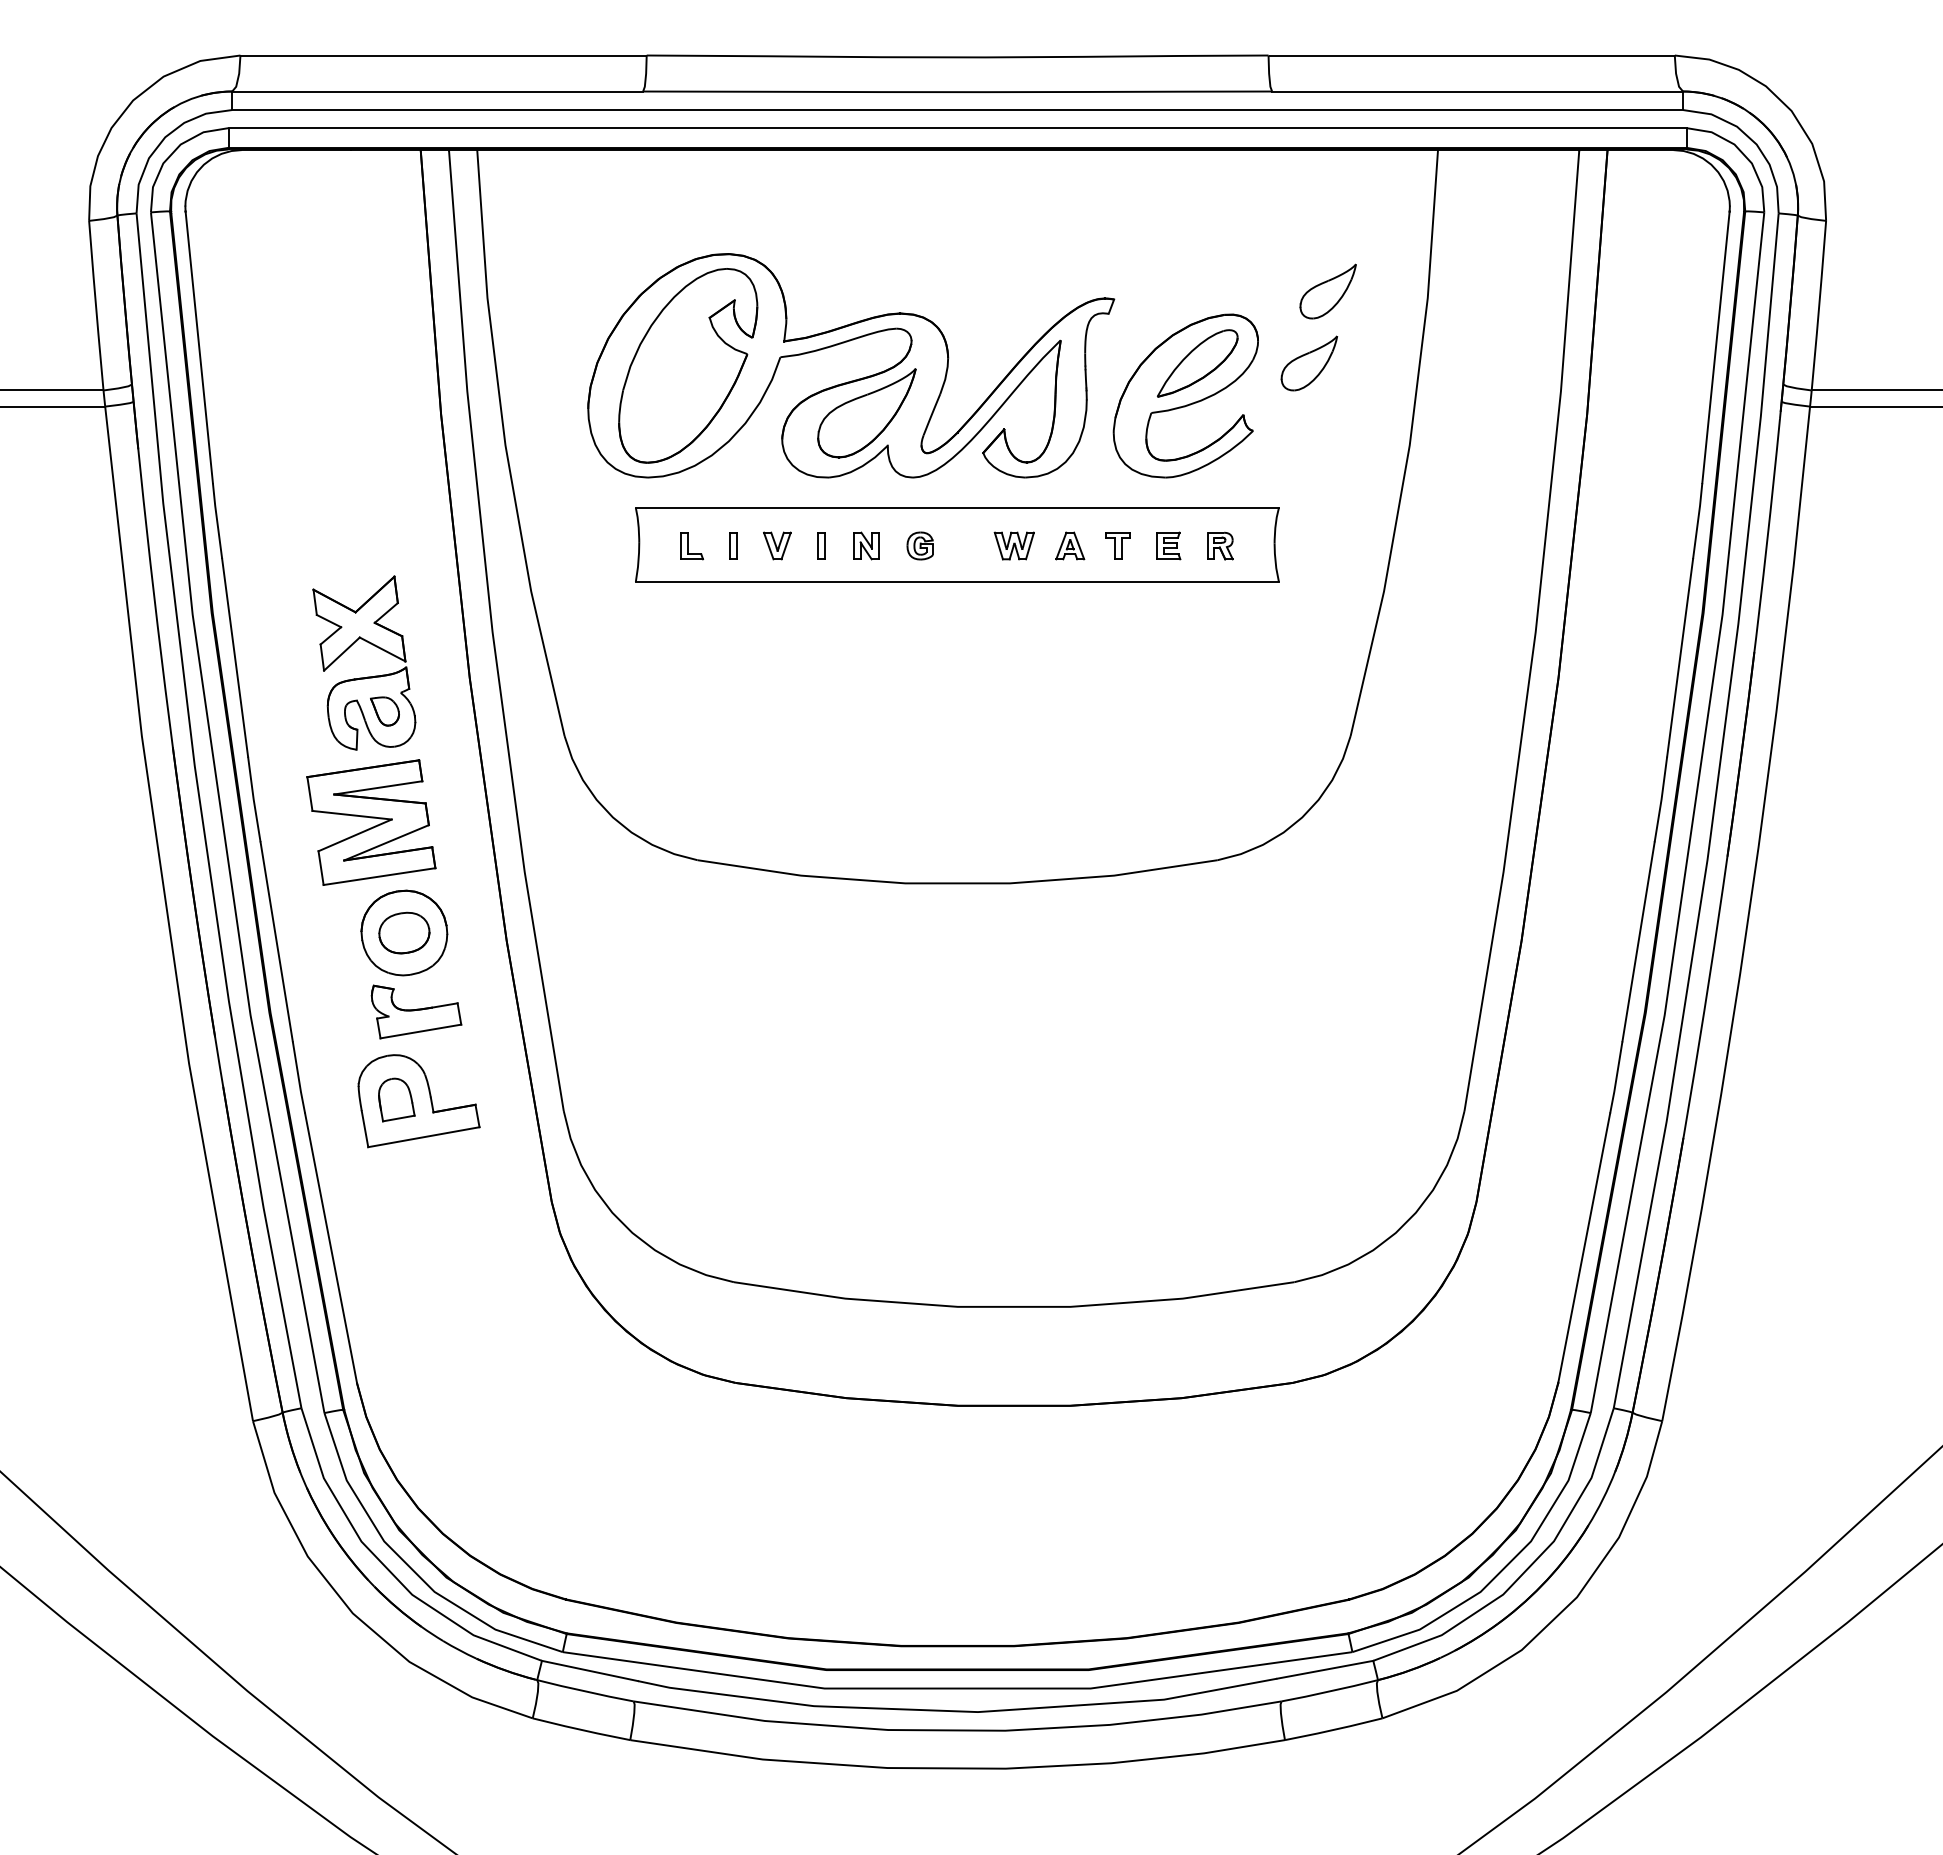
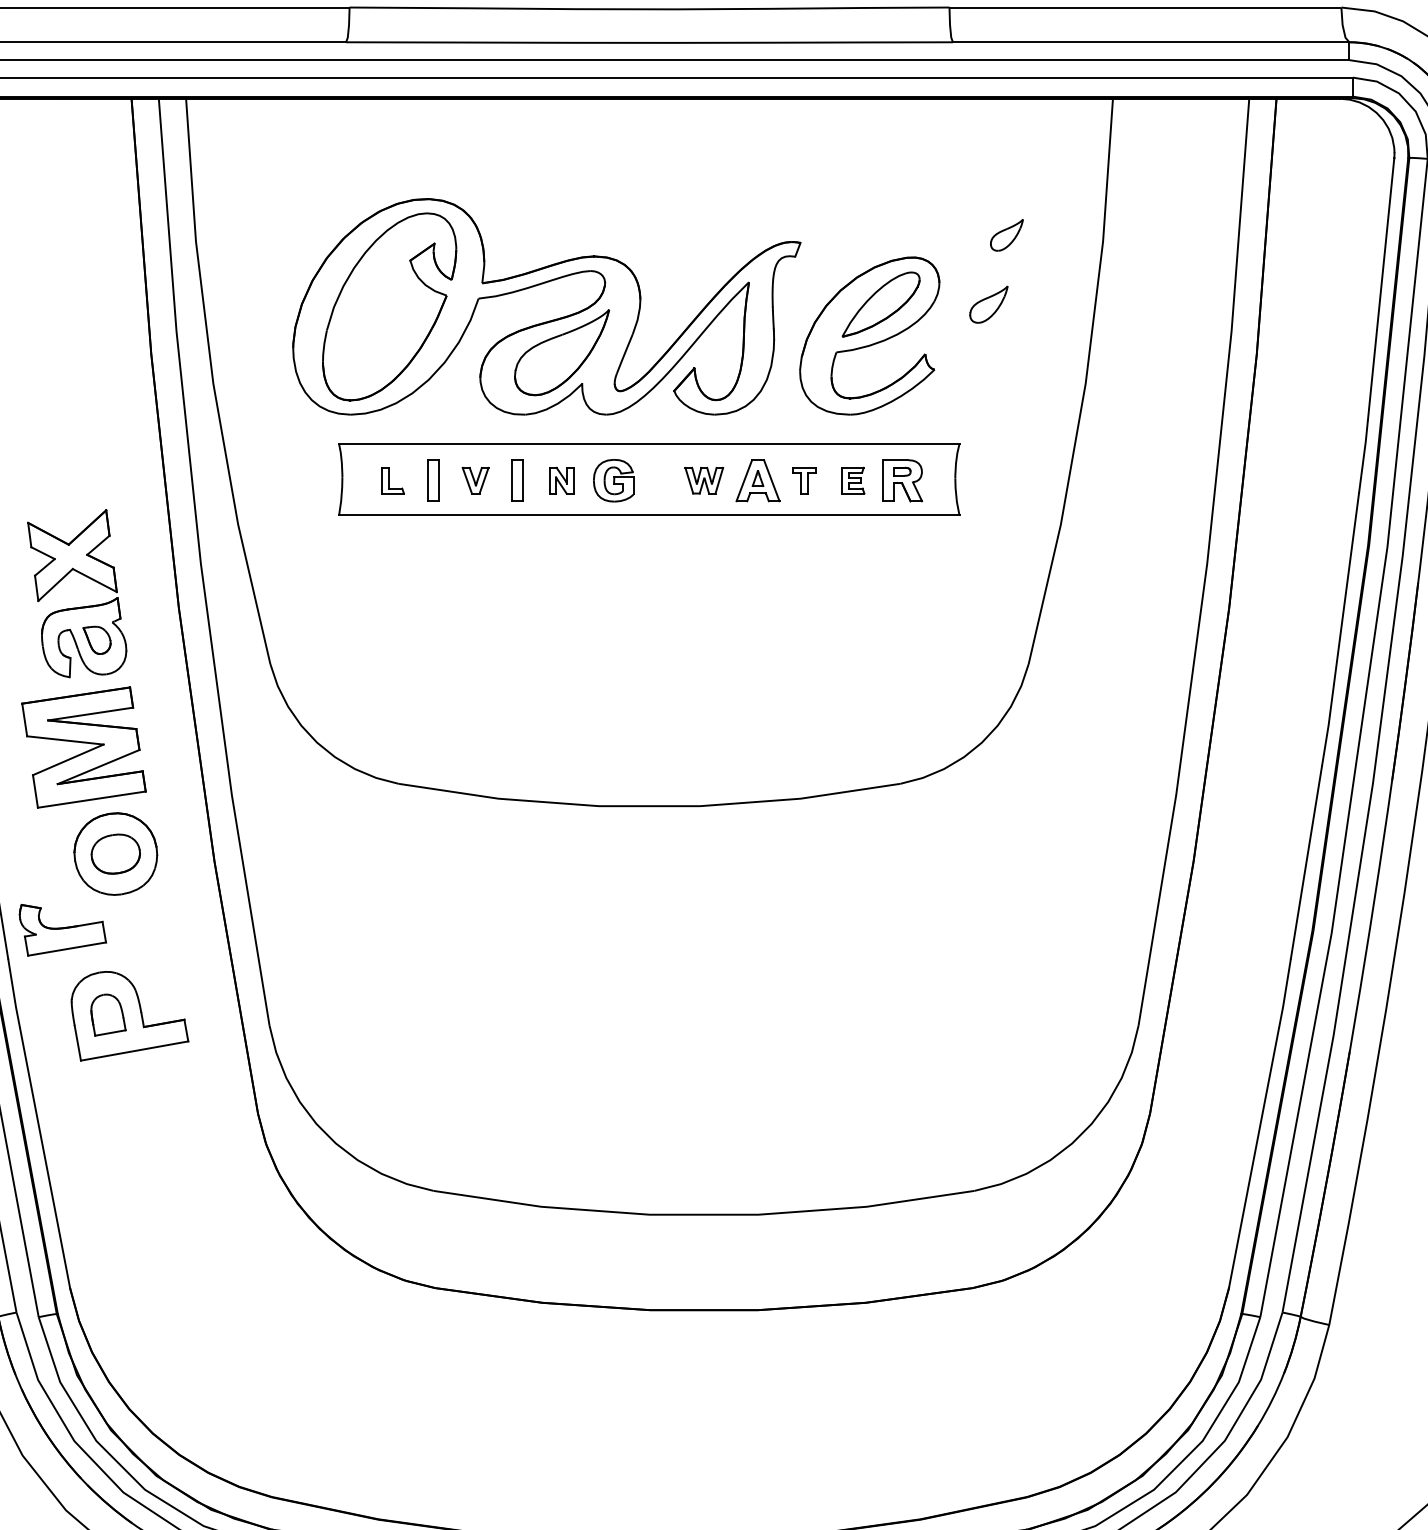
part: (1327, 291) -> (1006, 235), size x0.6
part: (1309, 363) -> (988, 304), size x0.7
part: (733, 545) -> (433, 480), size x1.6
part: (821, 545) -> (518, 480), size x1.6
part: (919, 545) -> (612, 480), size x1.6
part: (1070, 545) -> (758, 480), size x1.6
part: (1220, 545) -> (903, 480), size x1.6
part: (416, 1011) -> (62, 929), moved

